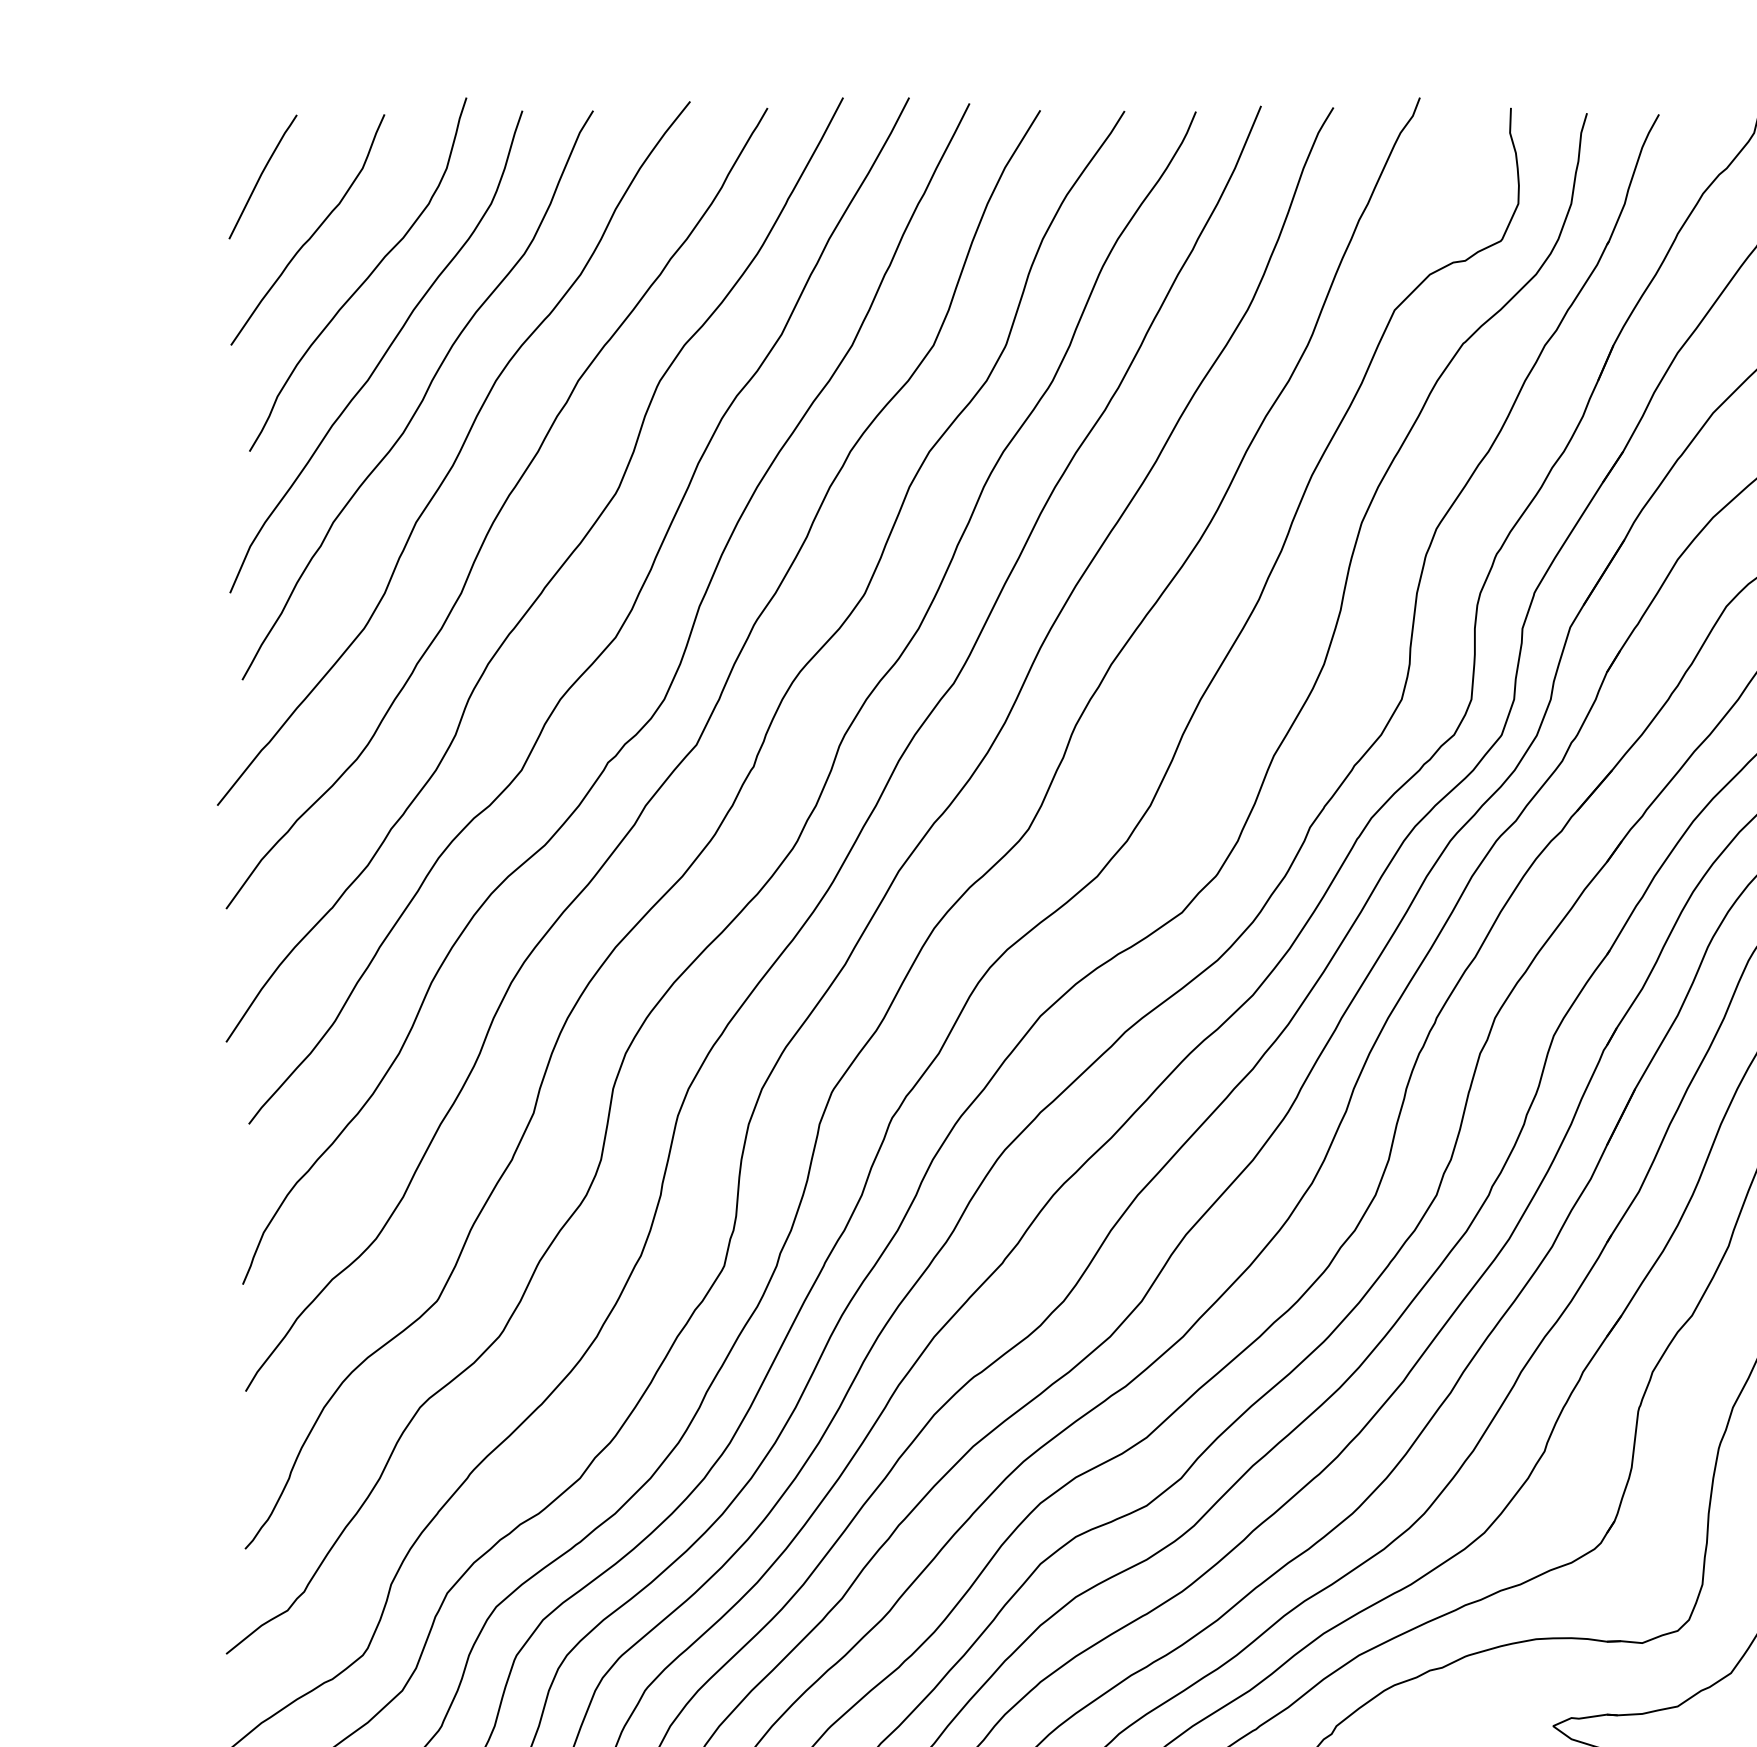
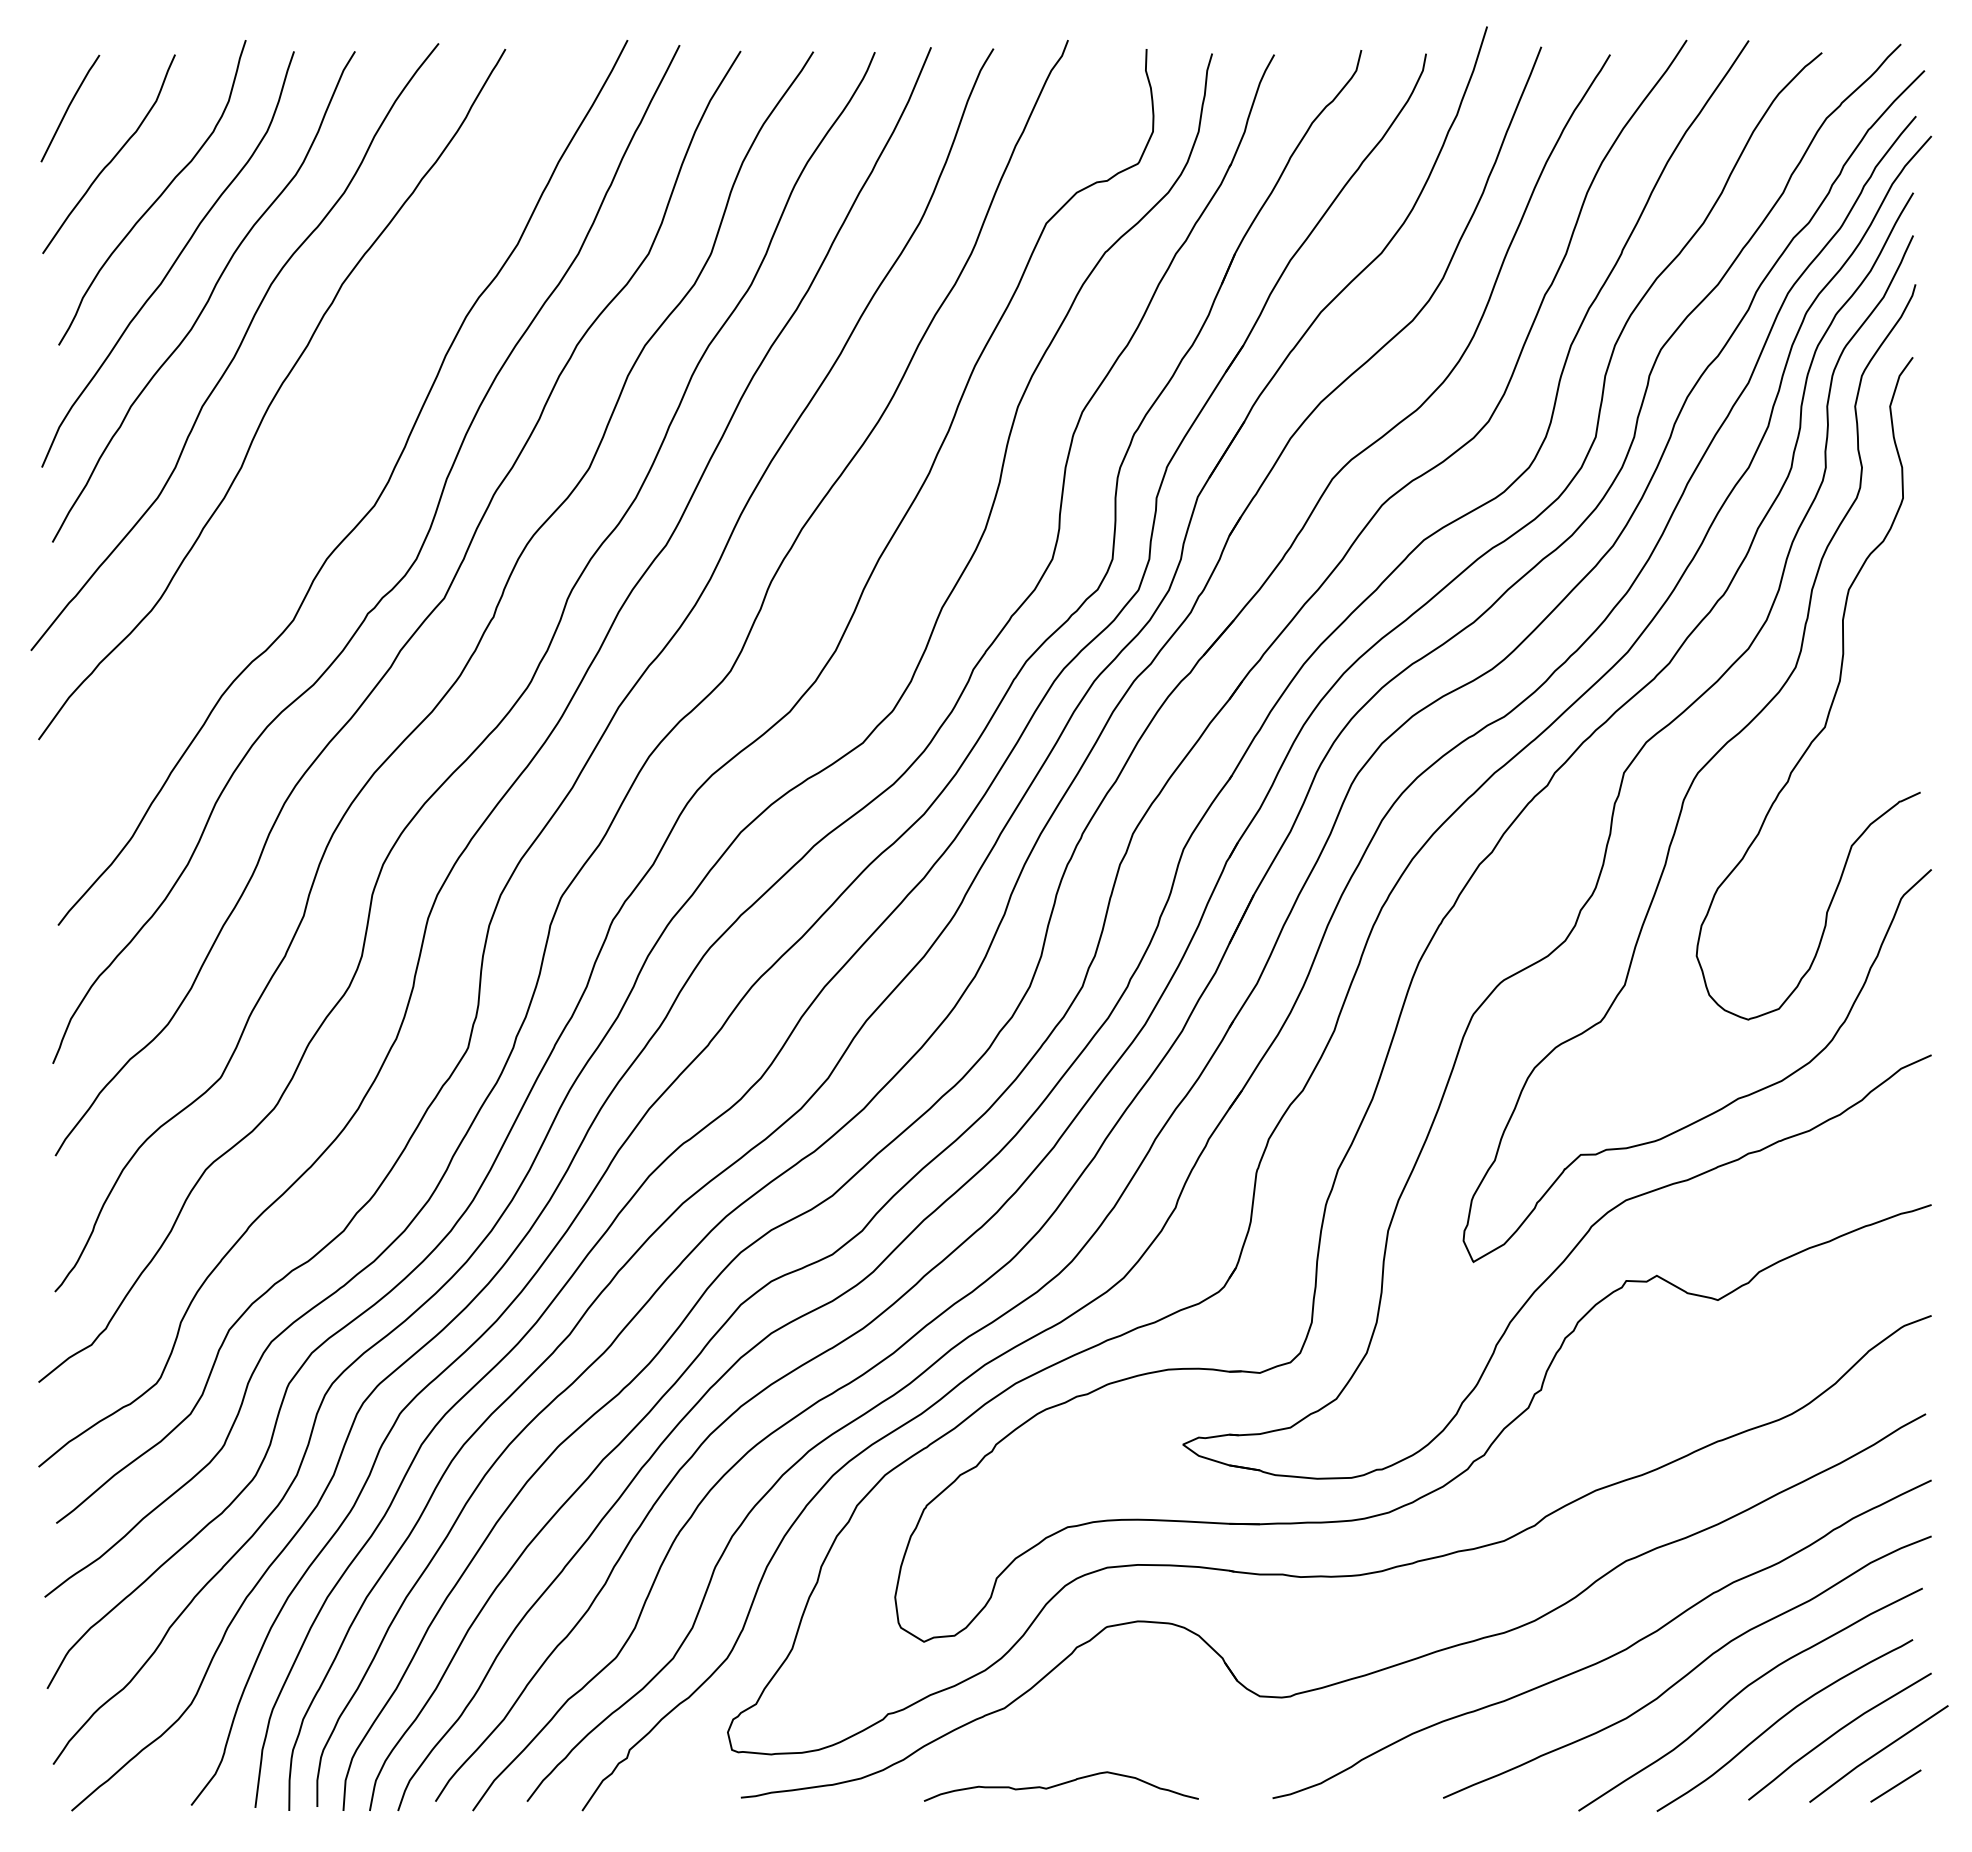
curve: (549, 579) -> (317, 455), removed

